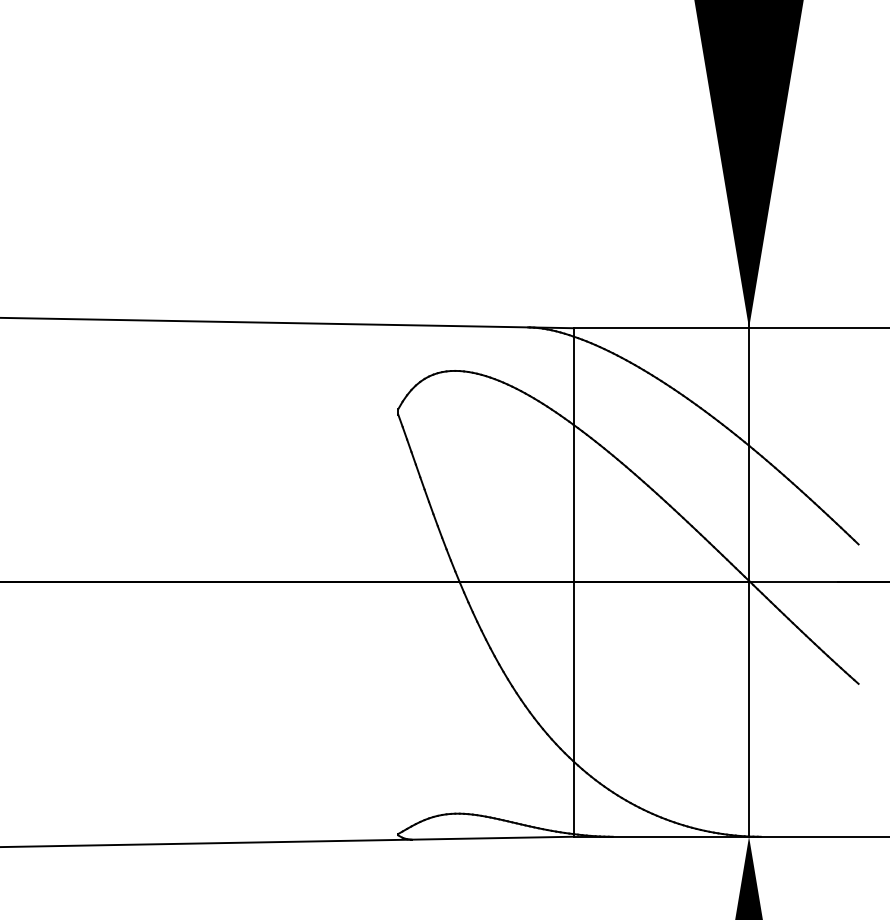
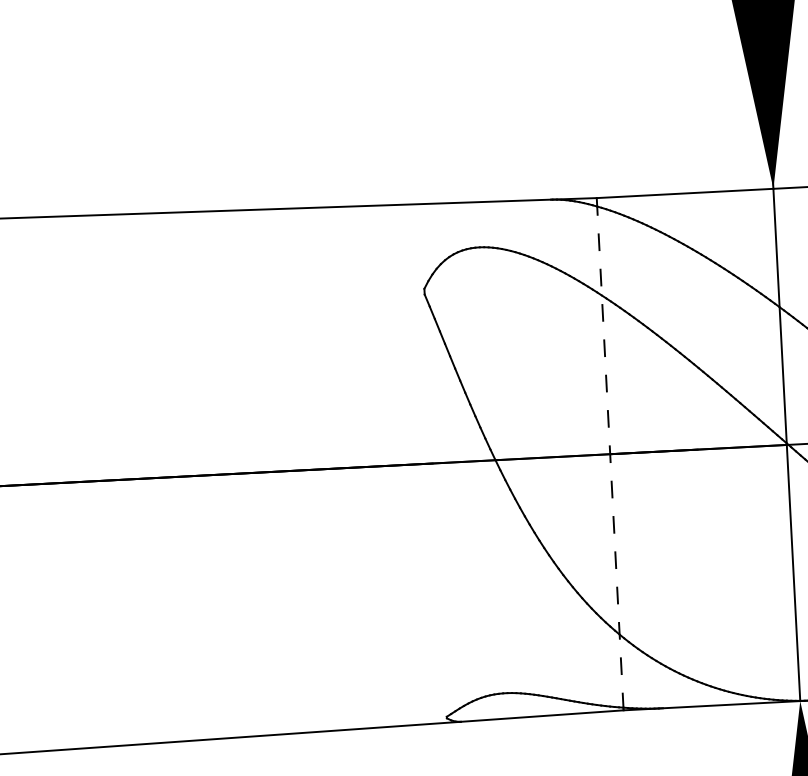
line: (573, 581) -> (609, 453), solid -> dashed

